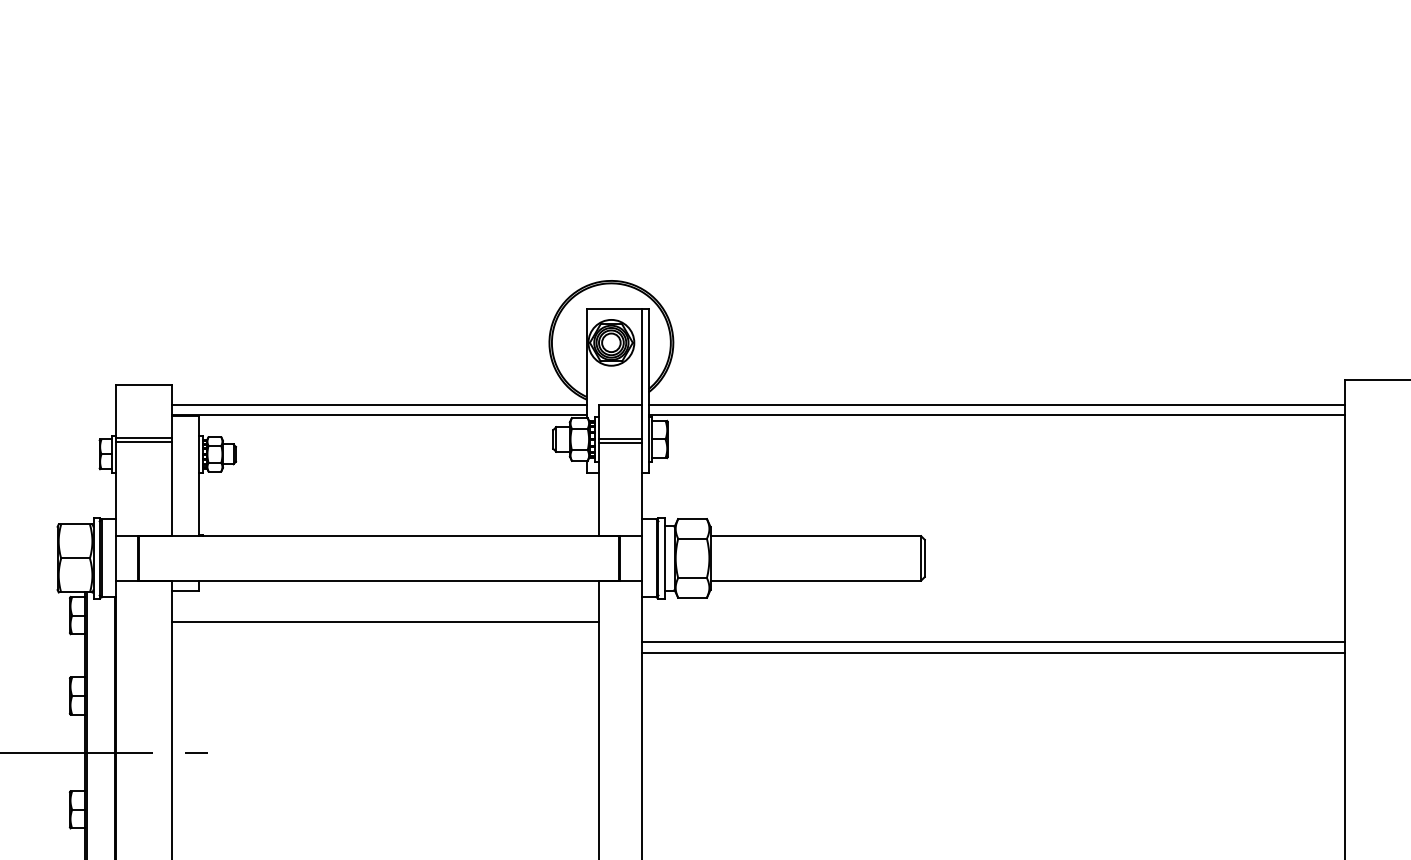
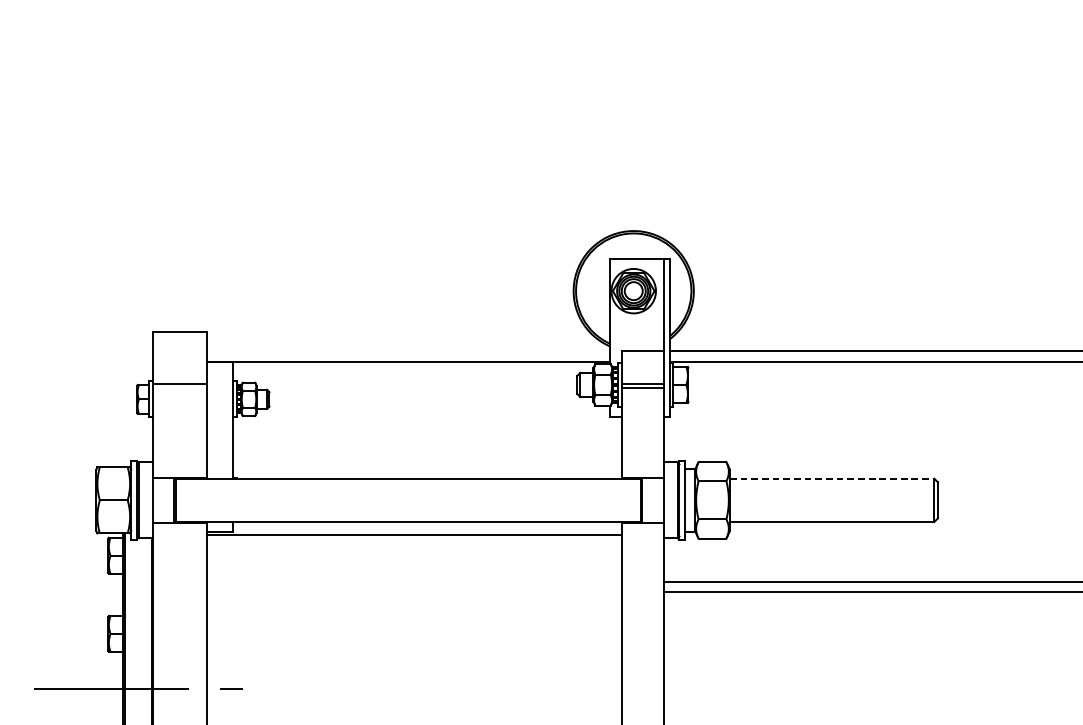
line: (378, 404) -> (407, 351), removed
line: (143, 442) -> (179, 387), removed
line: (816, 536) -> (832, 479), solid -> dashed
line: (385, 621) -> (414, 534), moved

